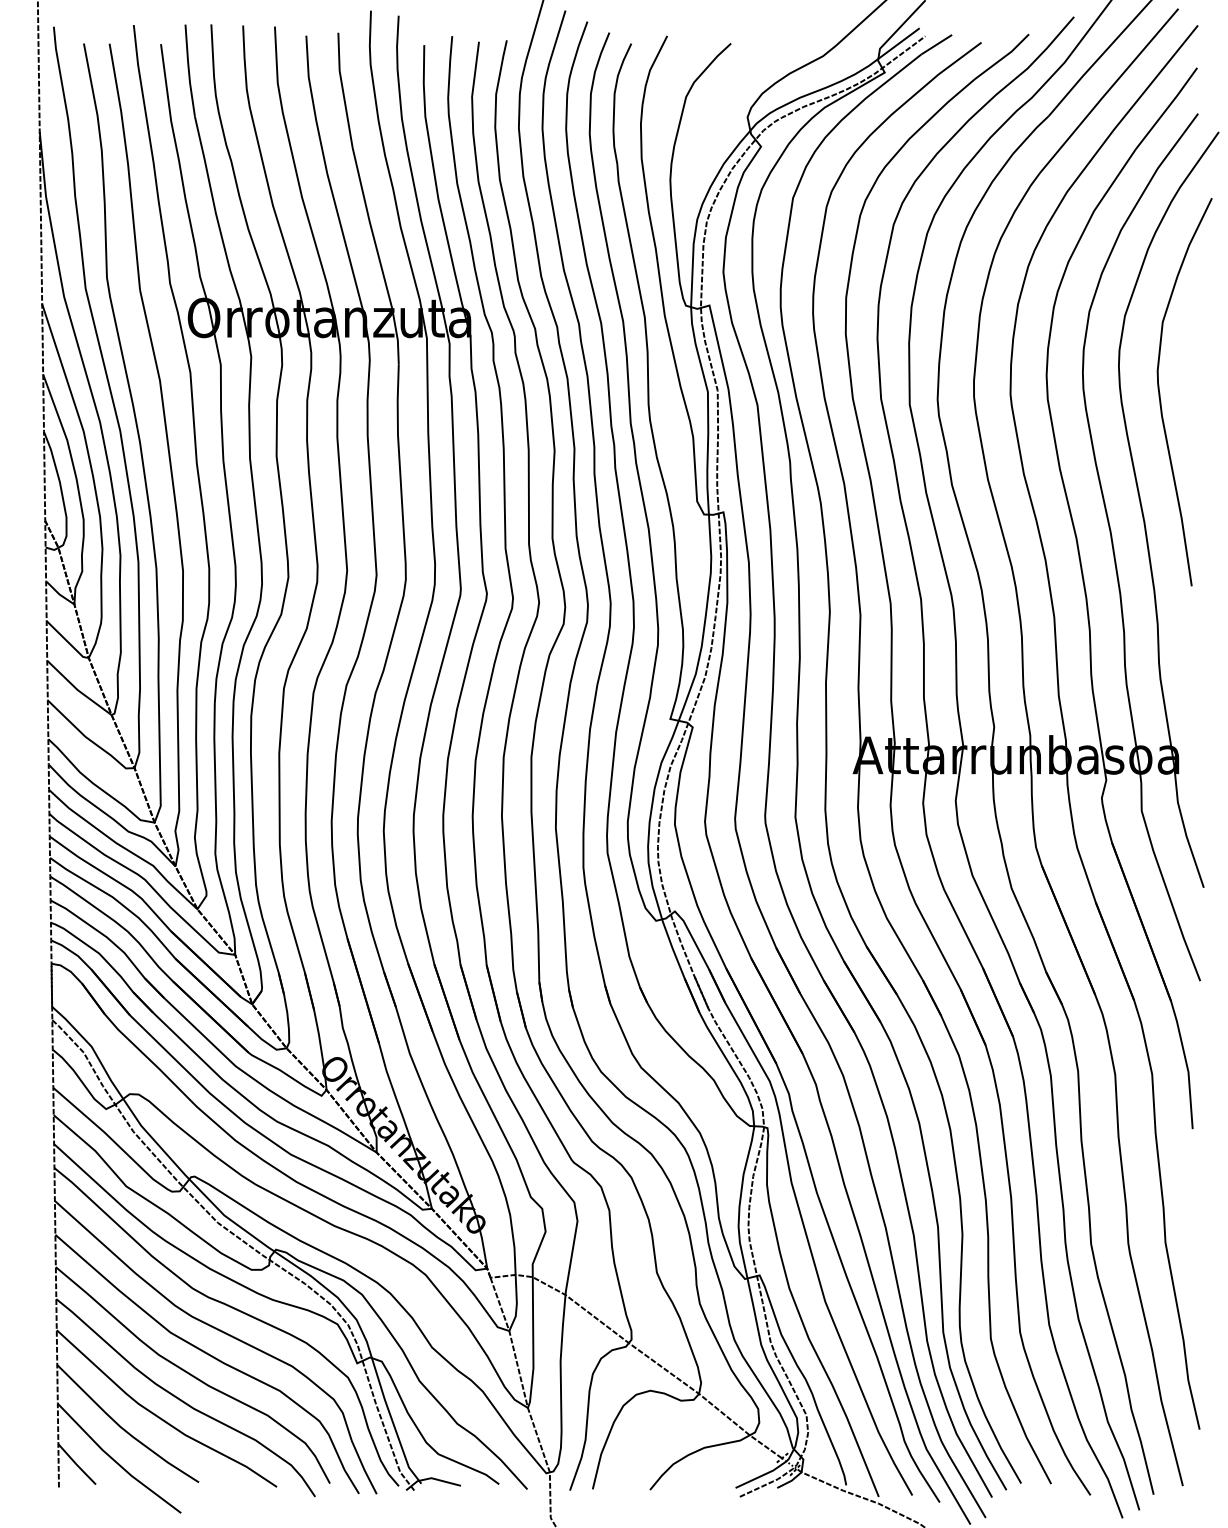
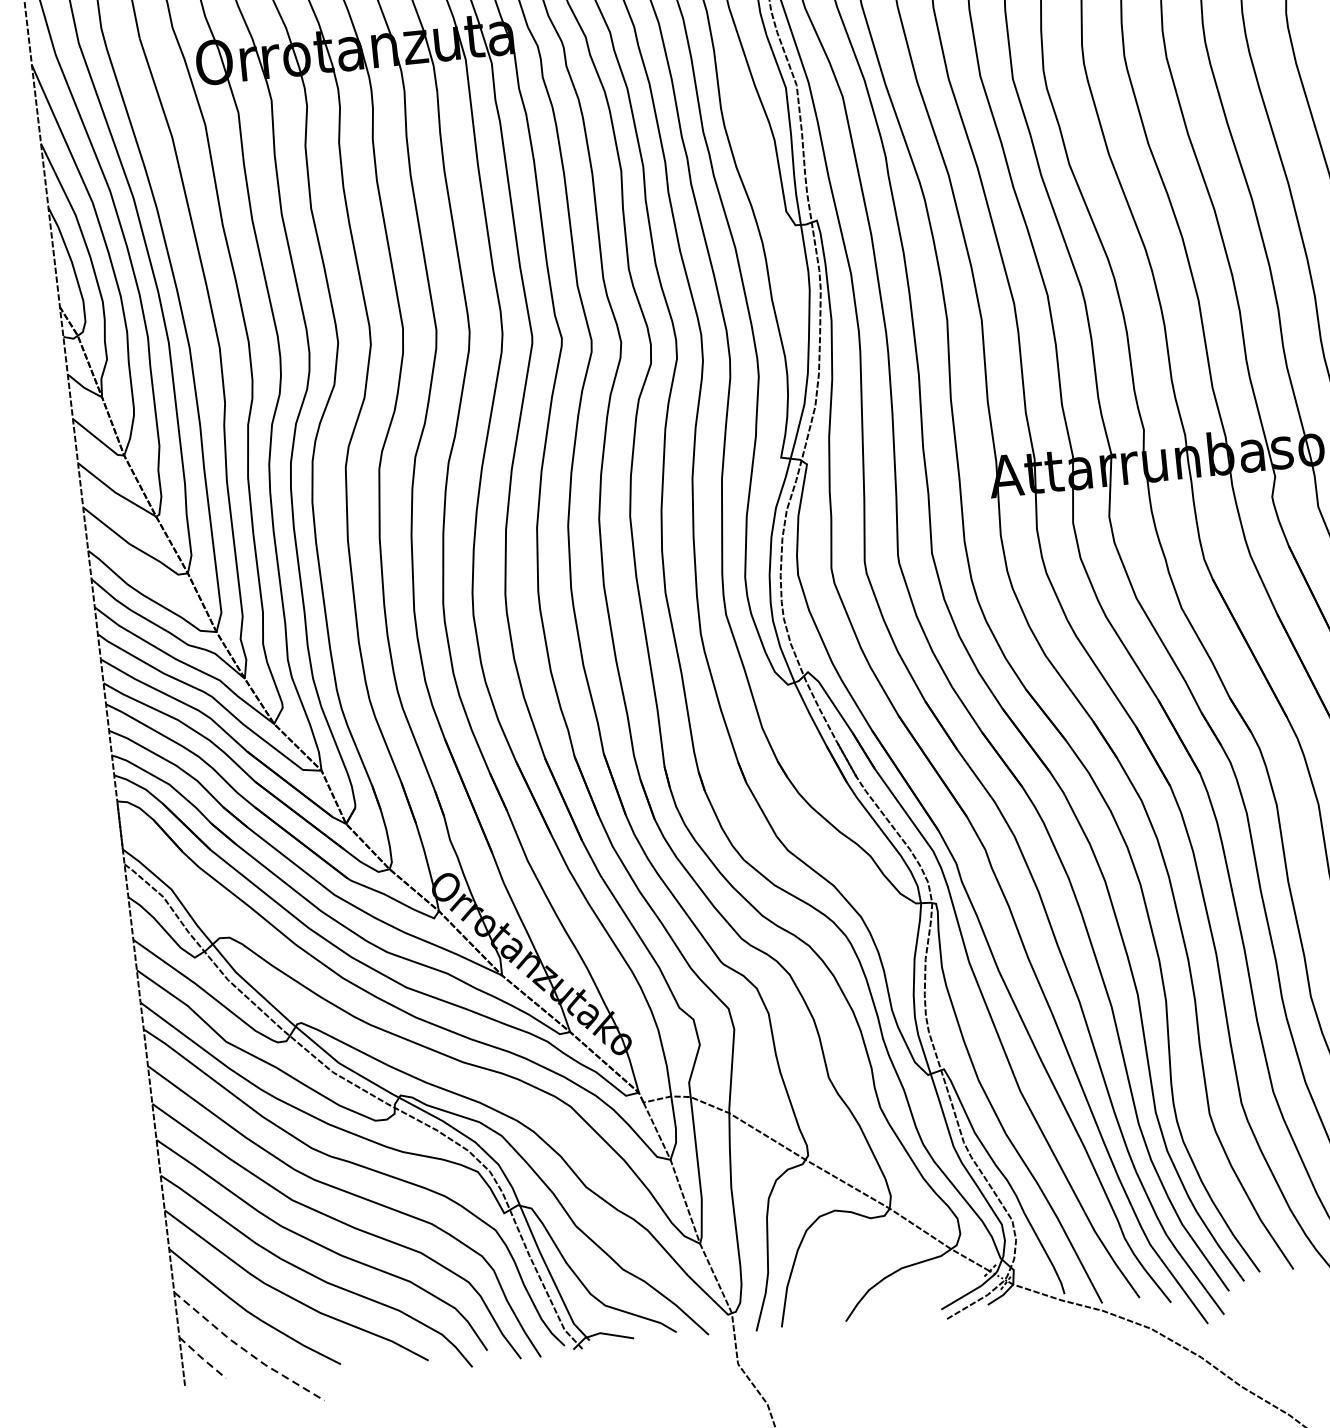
line: (116, 1462) -> (246, 1351), solid -> dashed
line: (76, 1464) -> (202, 1358), solid -> dashed

